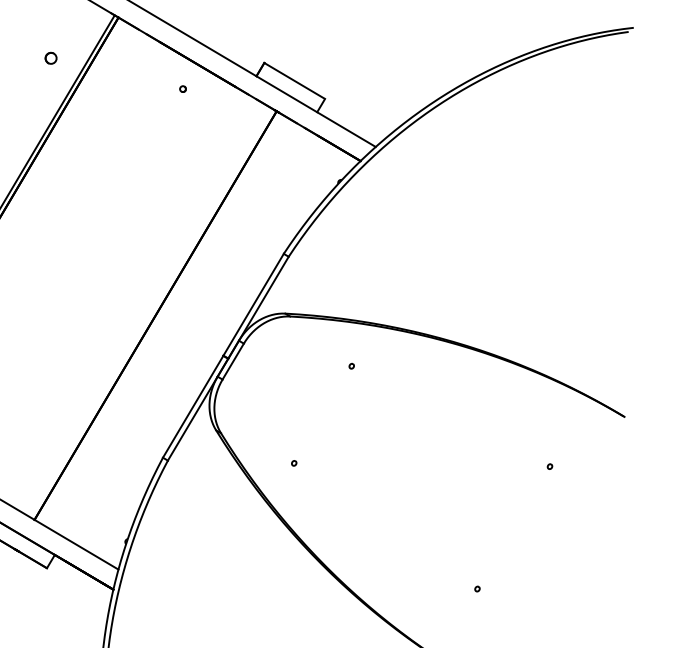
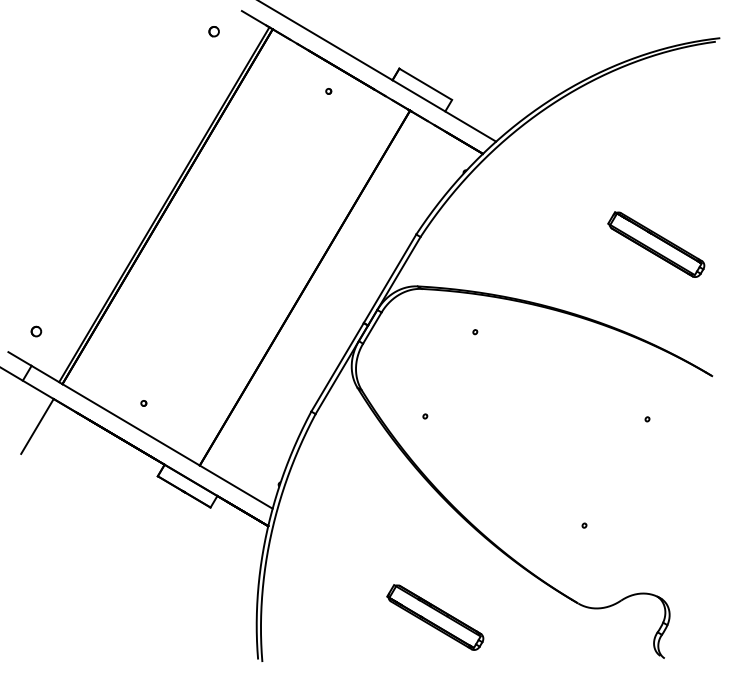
circle: (50, 58) -> (213, 31), moved
part: (560, 265) -> (656, 244), added

